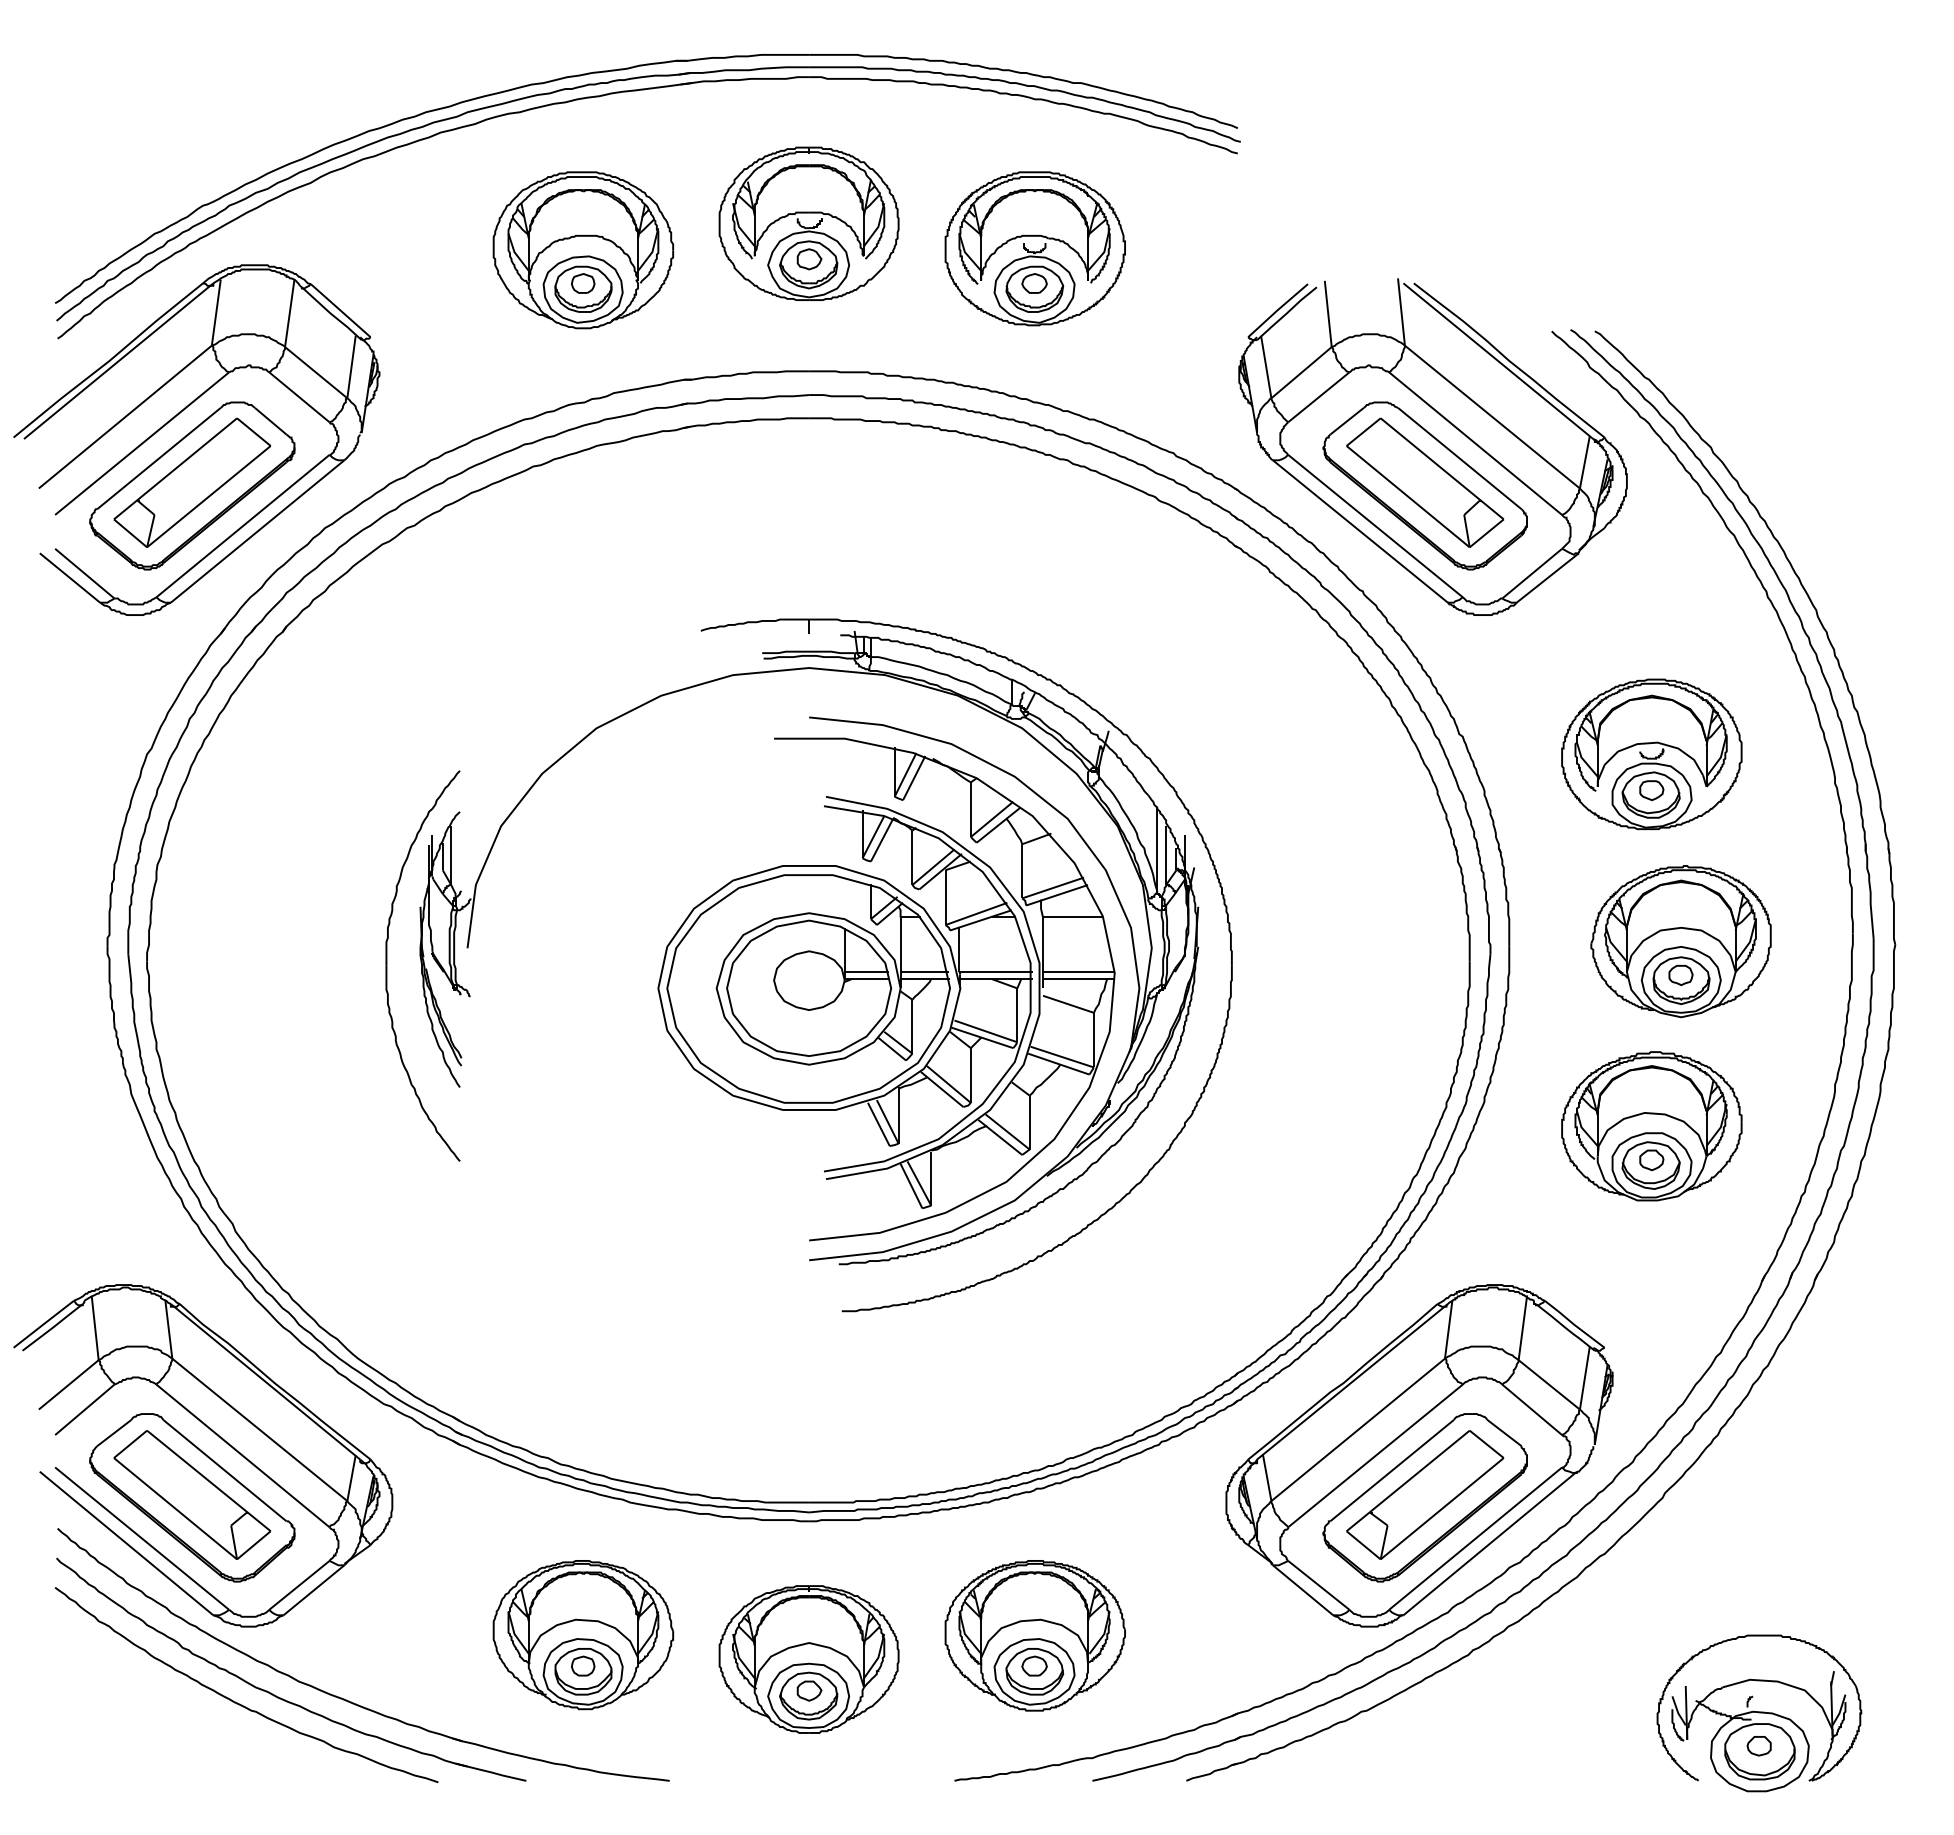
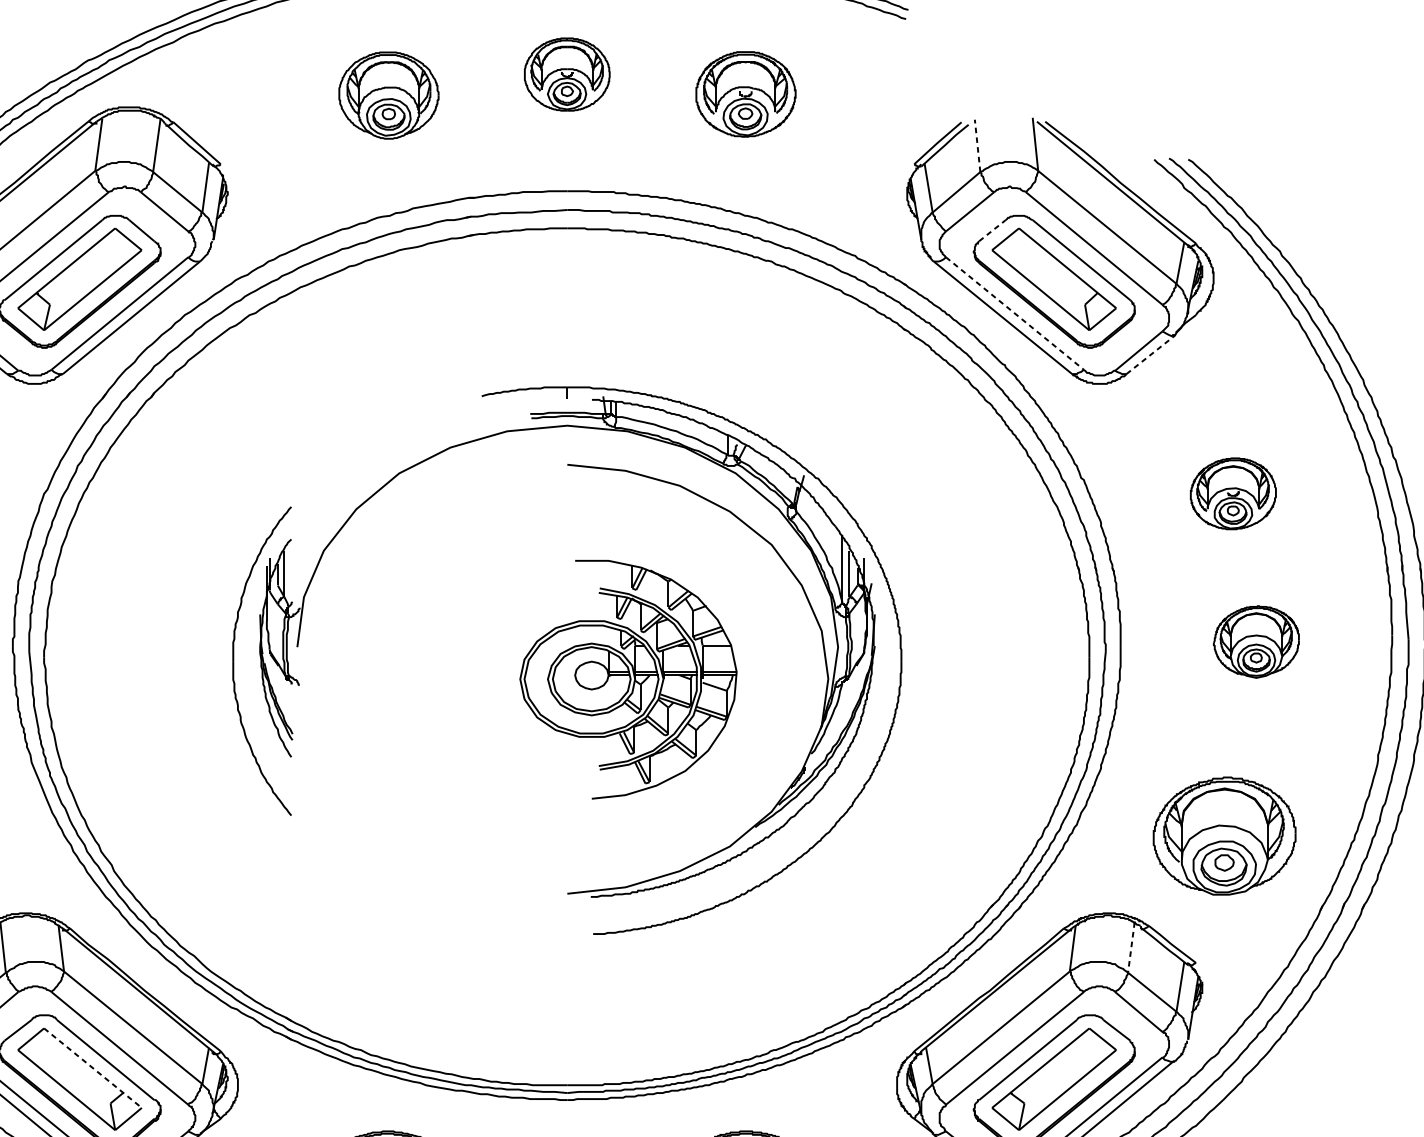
part: (808, 223) -> (566, 74), size x0.6
part: (1034, 248) -> (745, 94), size x0.7
part: (583, 250) -> (389, 95), size x0.7
line: (1328, 313) -> (977, 145), solid -> dashed
line: (1347, 420) -> (992, 230), solid -> dashed
line: (1375, 526) -> (1014, 313), solid -> dashed
line: (1547, 577) -> (1150, 354), solid -> dashed
part: (1651, 753) -> (1233, 493), size x0.6
part: (1680, 941) -> (1255, 641), size x0.6
part: (886, 989) -> (628, 679), size x0.6
part: (1651, 1126) -> (1224, 836), moved
line: (1522, 1328) -> (1131, 947), solid -> dashed
line: (208, 1480) -> (92, 1067), solid -> dashed

